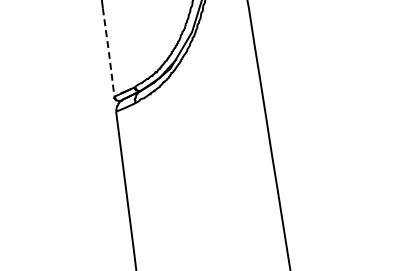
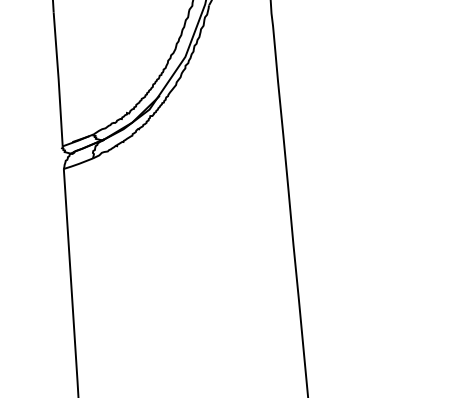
line: (108, 52) -> (57, 79), dashed -> solid

